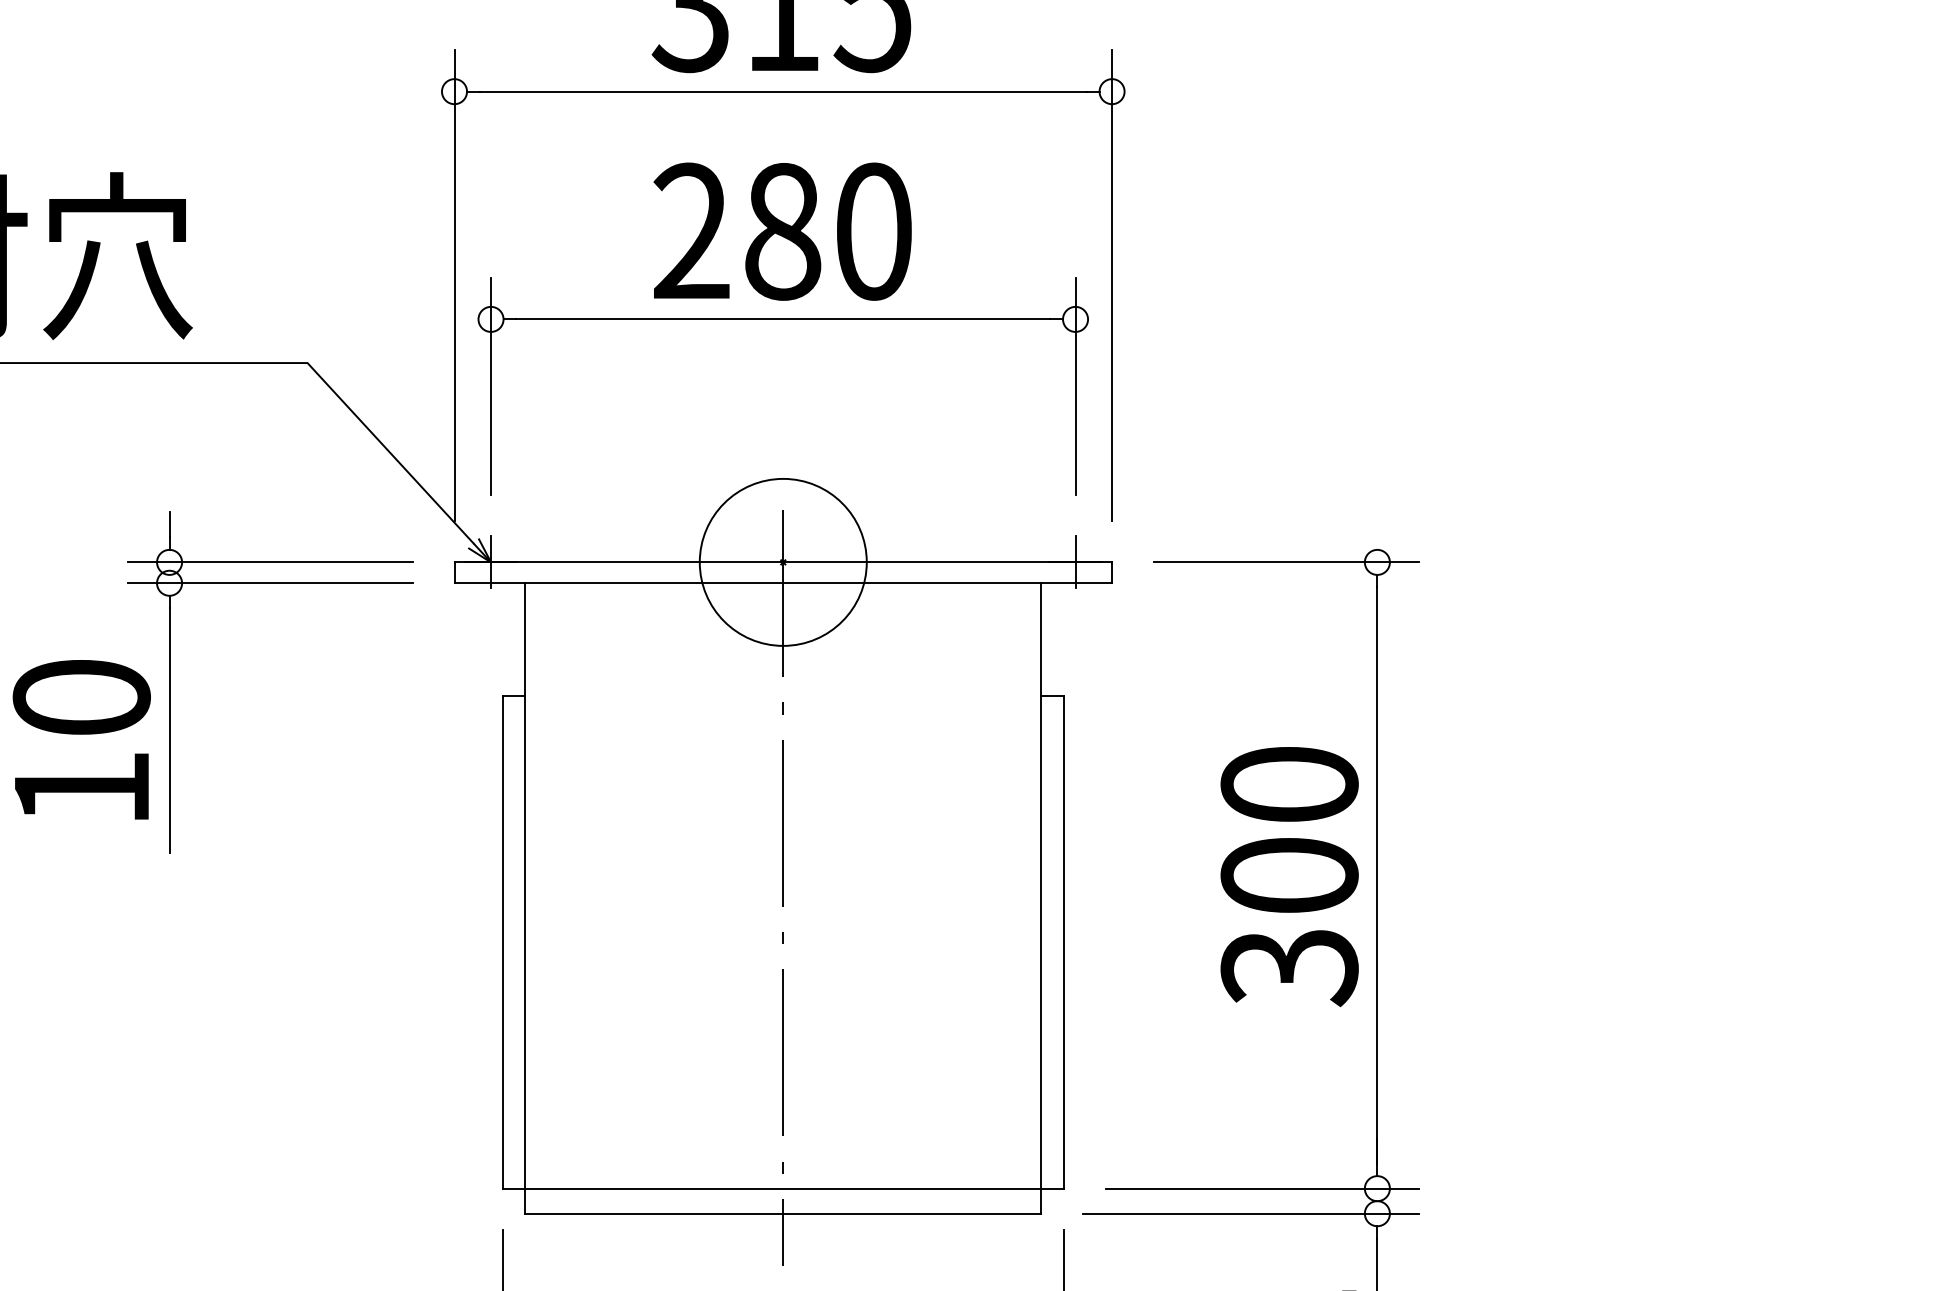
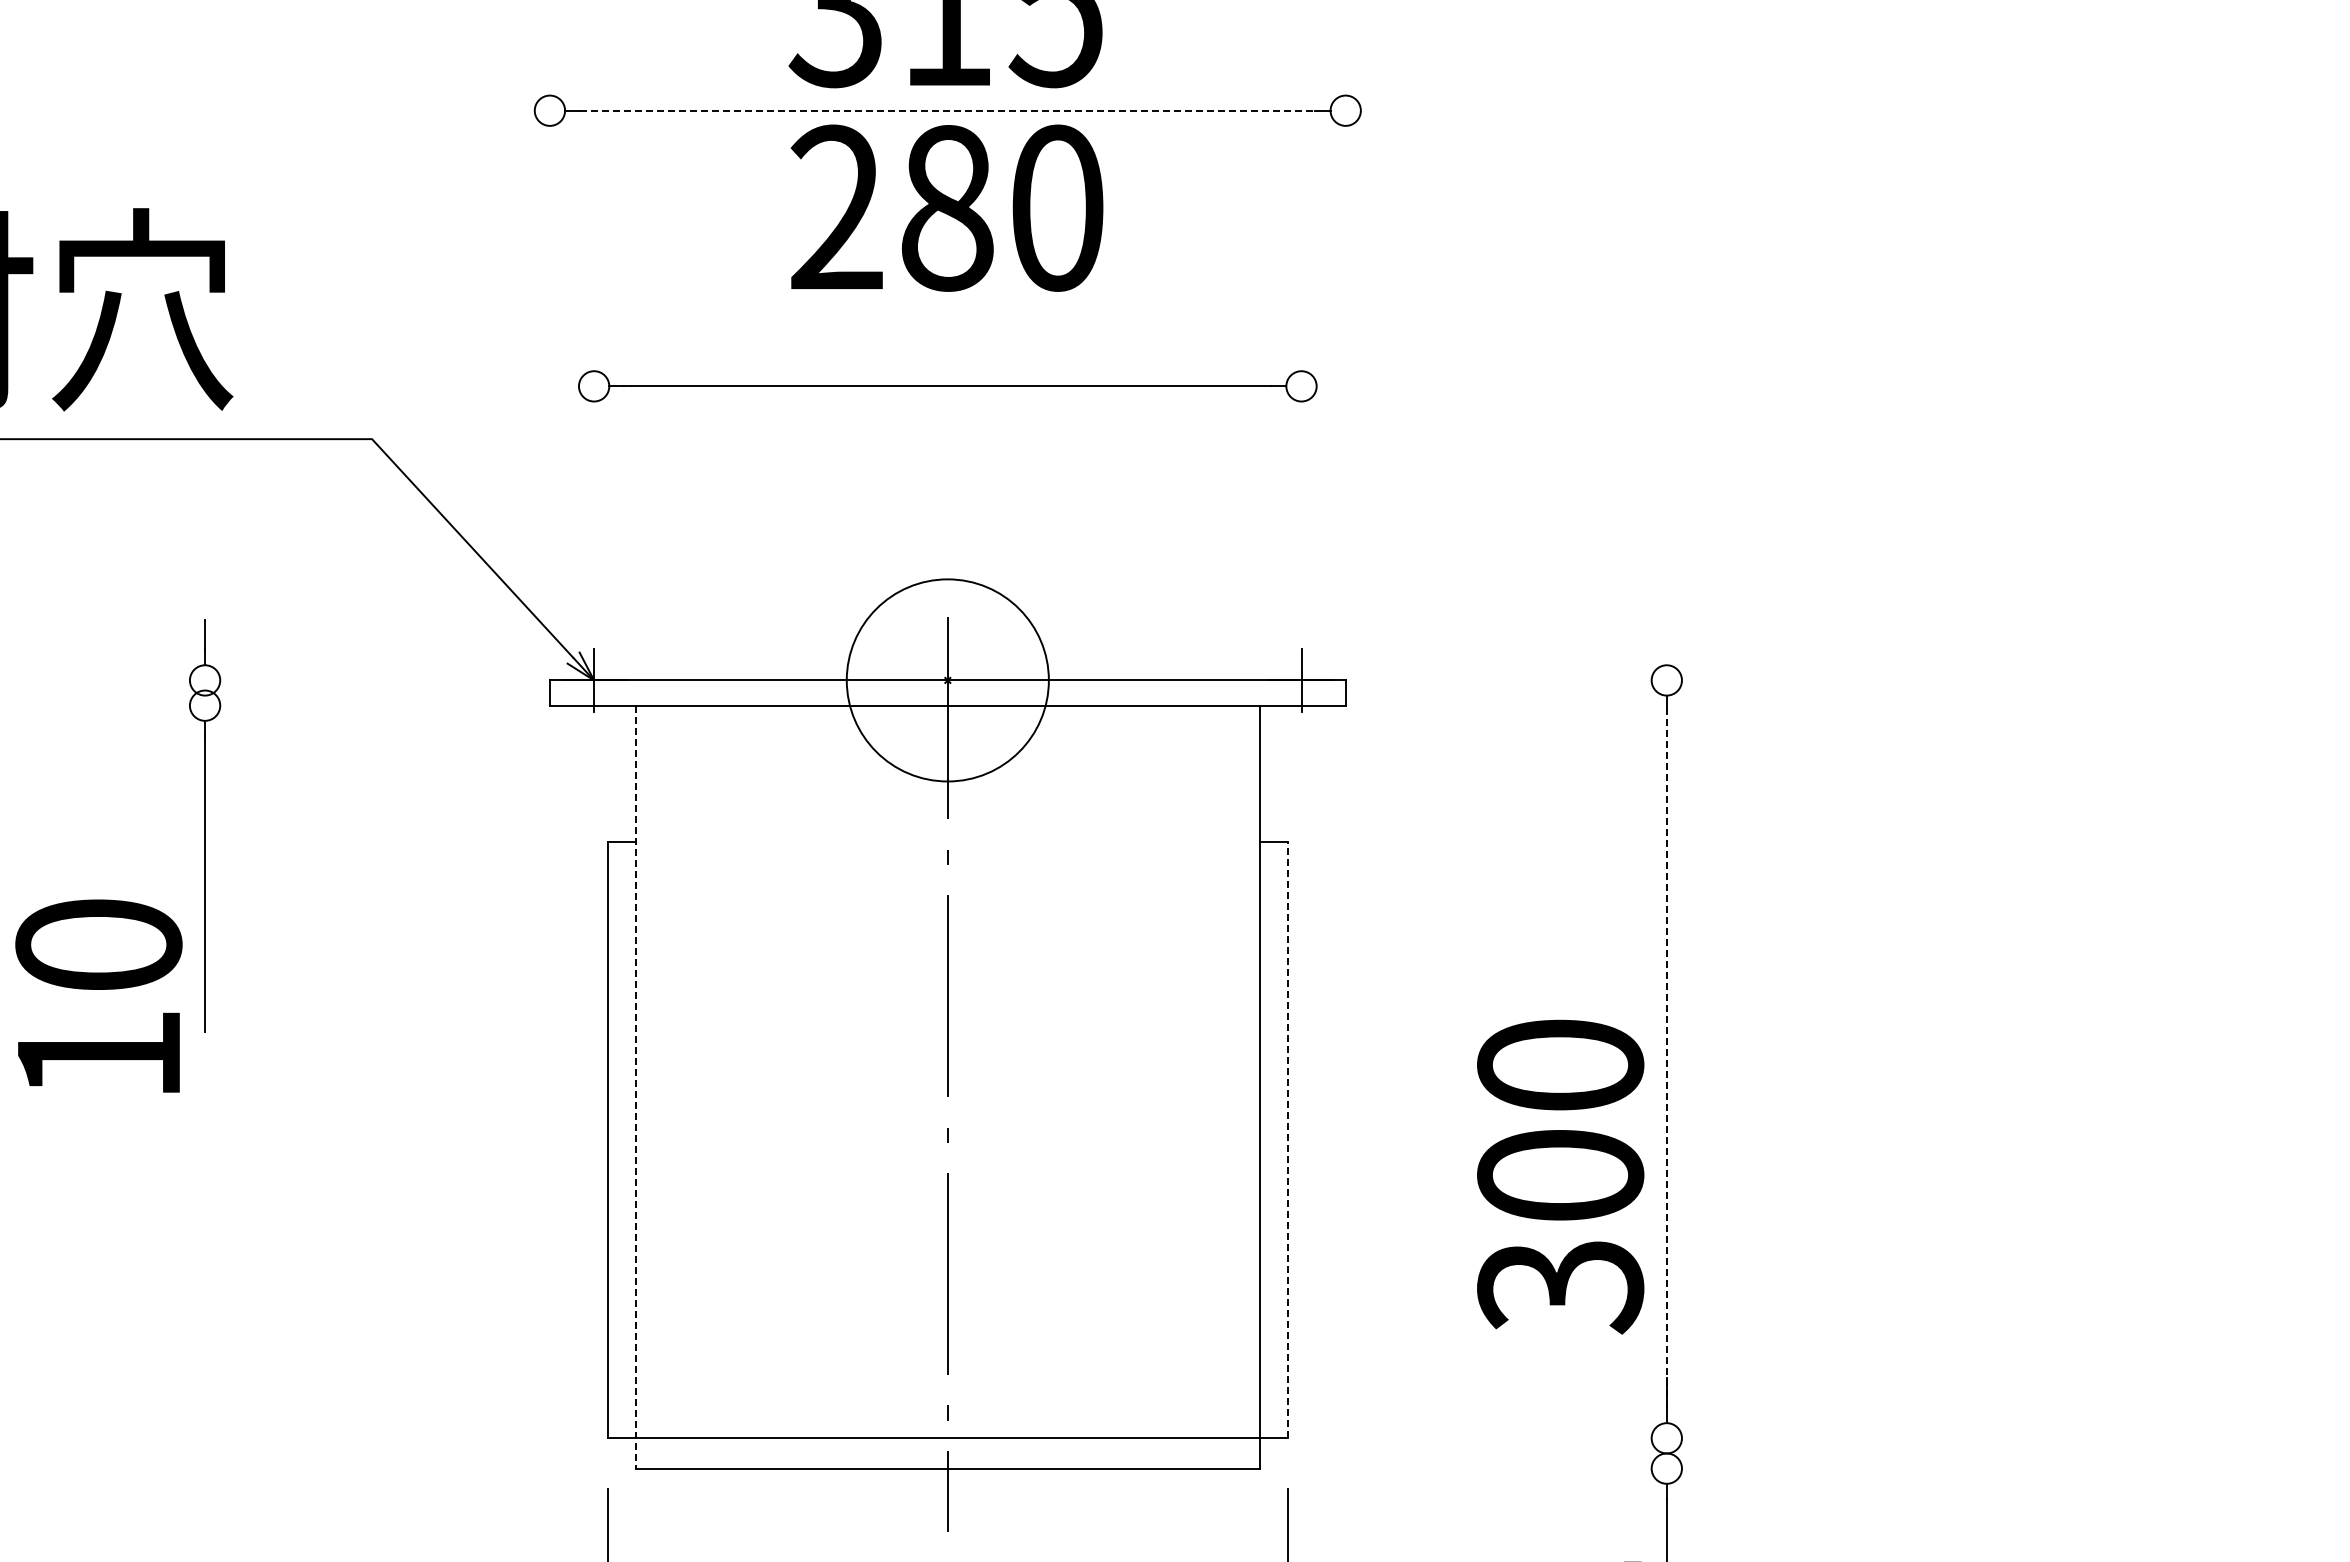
line: (783, 91) -> (947, 110), solid -> dashed
text: (782, 231) -> (946, 207), moved
line: (454, 284) -> (549, 344), removed
line: (1111, 284) -> (1345, 344), removed
line: (491, 385) -> (594, 466), removed
line: (1075, 385) -> (1301, 466), removed
line: (269, 562) -> (326, 680), removed
line: (1286, 562) -> (1556, 680), removed
line: (269, 583) -> (326, 705), removed
text: (81, 739) -> (98, 995), moved
line: (1377, 875) -> (1666, 1059), solid -> dashed
text: (1289, 876) -> (1560, 1176), moved
line: (525, 898) -> (635, 1087), solid -> dashed
line: (1063, 941) -> (1287, 1139), solid -> dashed
line: (1262, 1188) -> (1527, 1438), removed
line: (1250, 1213) -> (1513, 1468), removed

